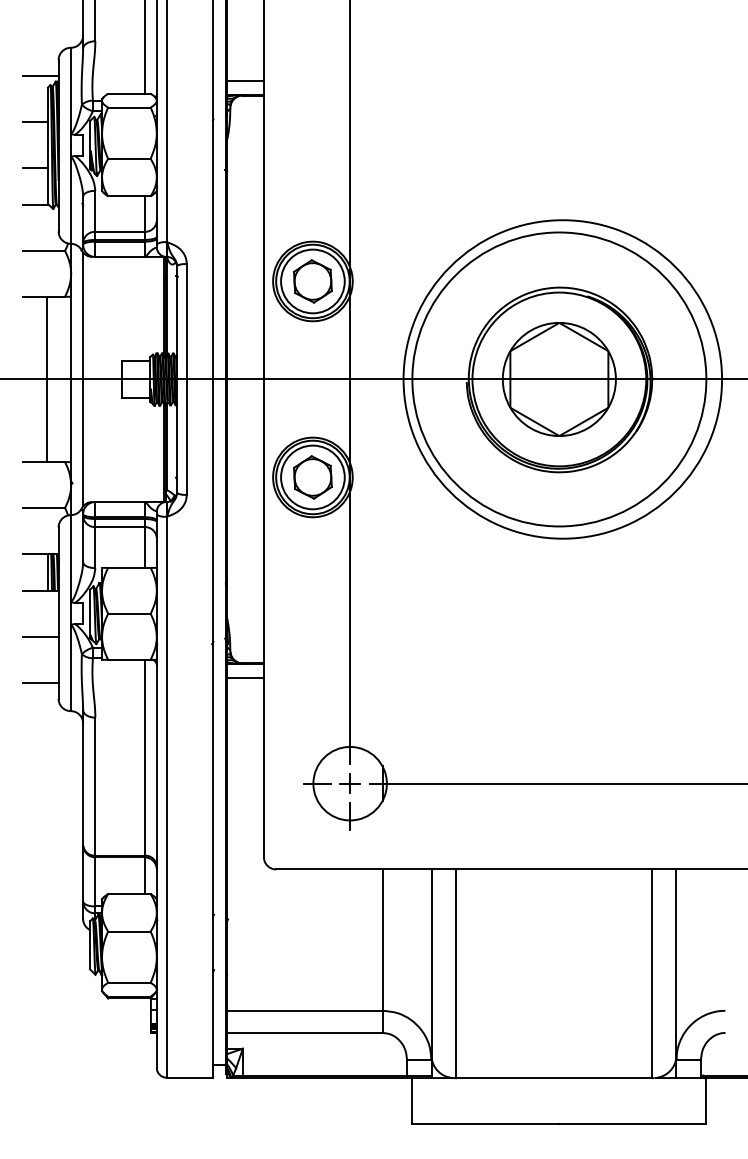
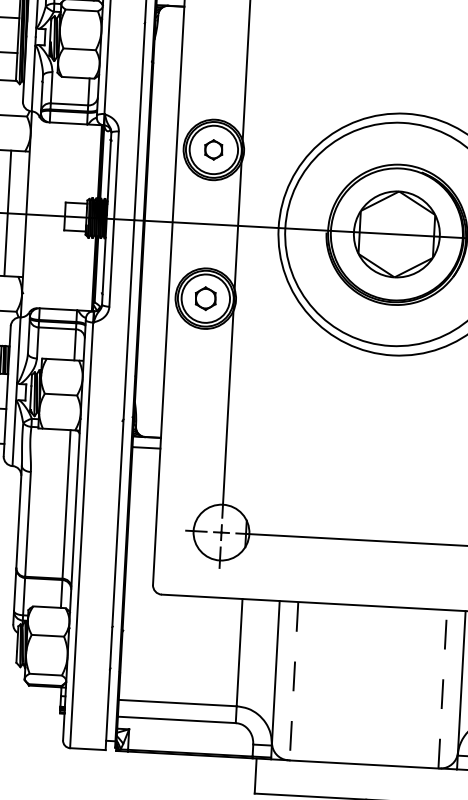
part: (312, 281) -> (213, 149), size x0.6
line: (83, 379) -> (35, 214), removed
part: (312, 477) -> (205, 298), size x0.7
line: (651, 973) -> (442, 689), solid -> dashed
line: (455, 974) -> (293, 681), solid -> dashed

